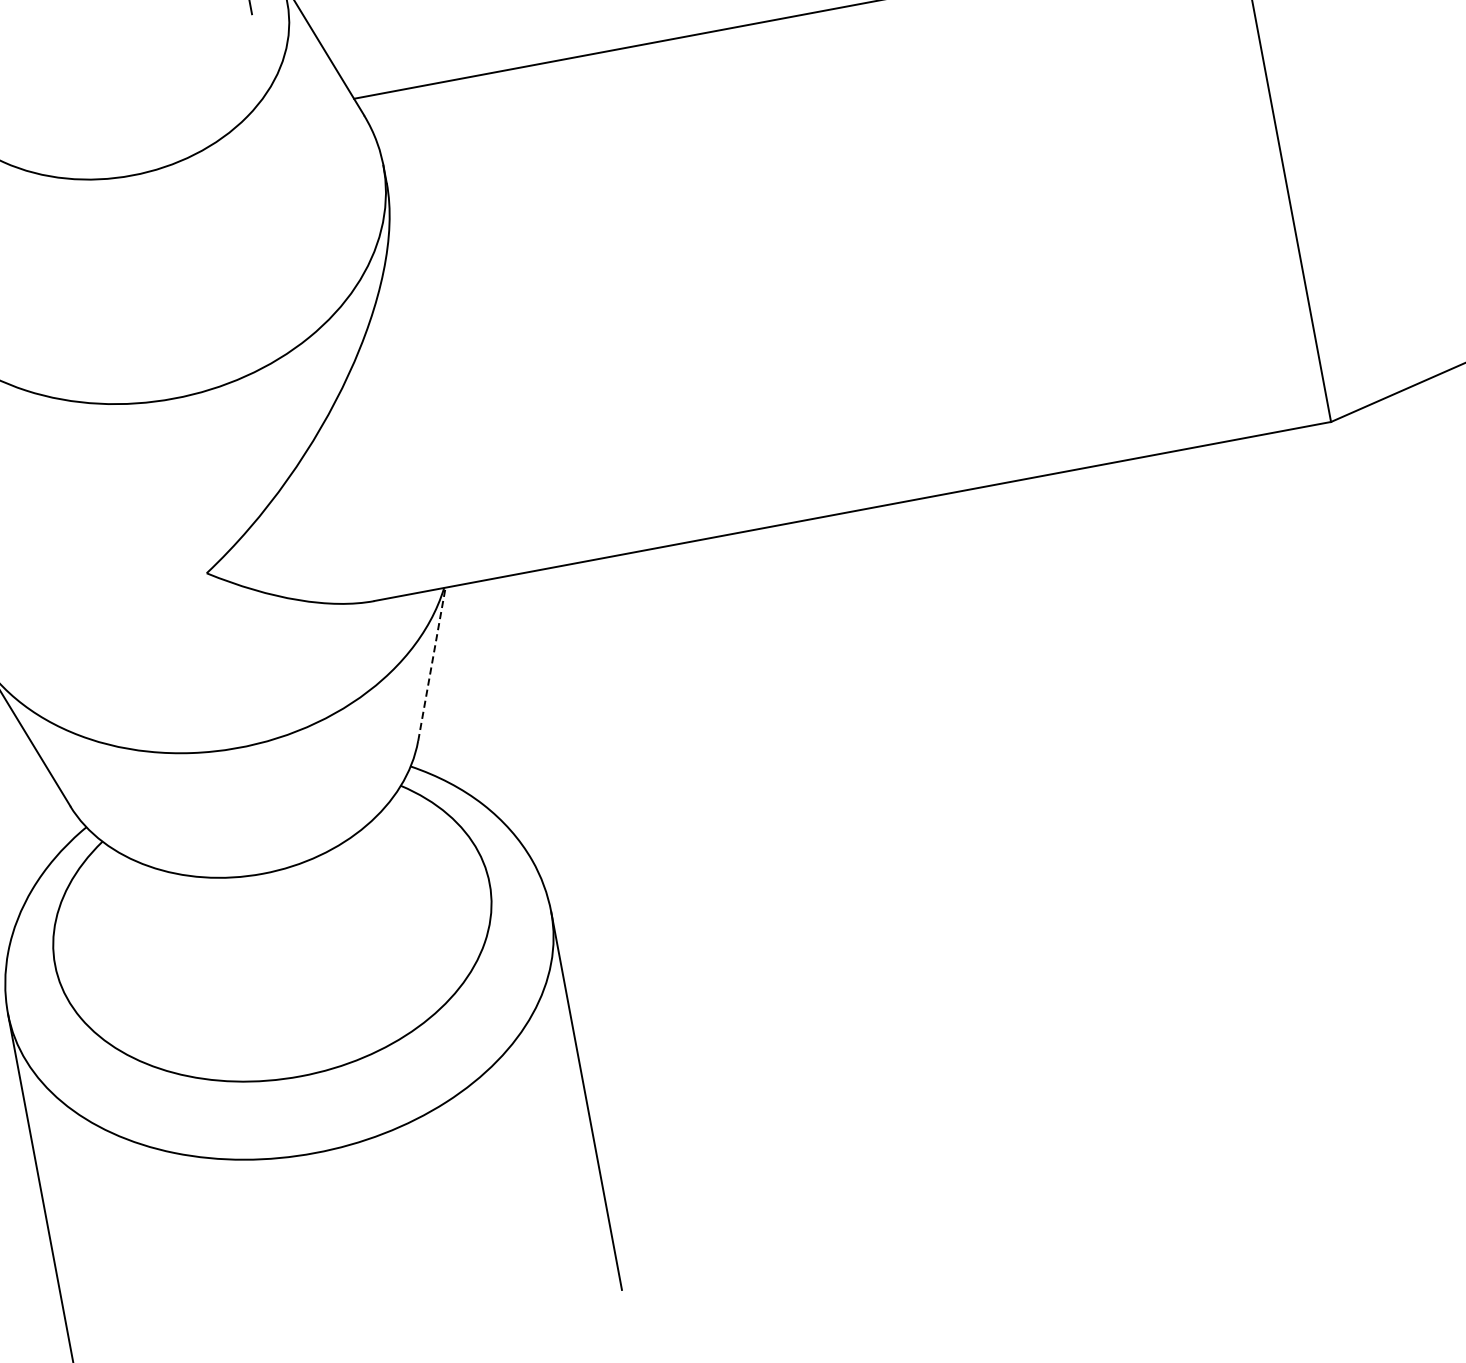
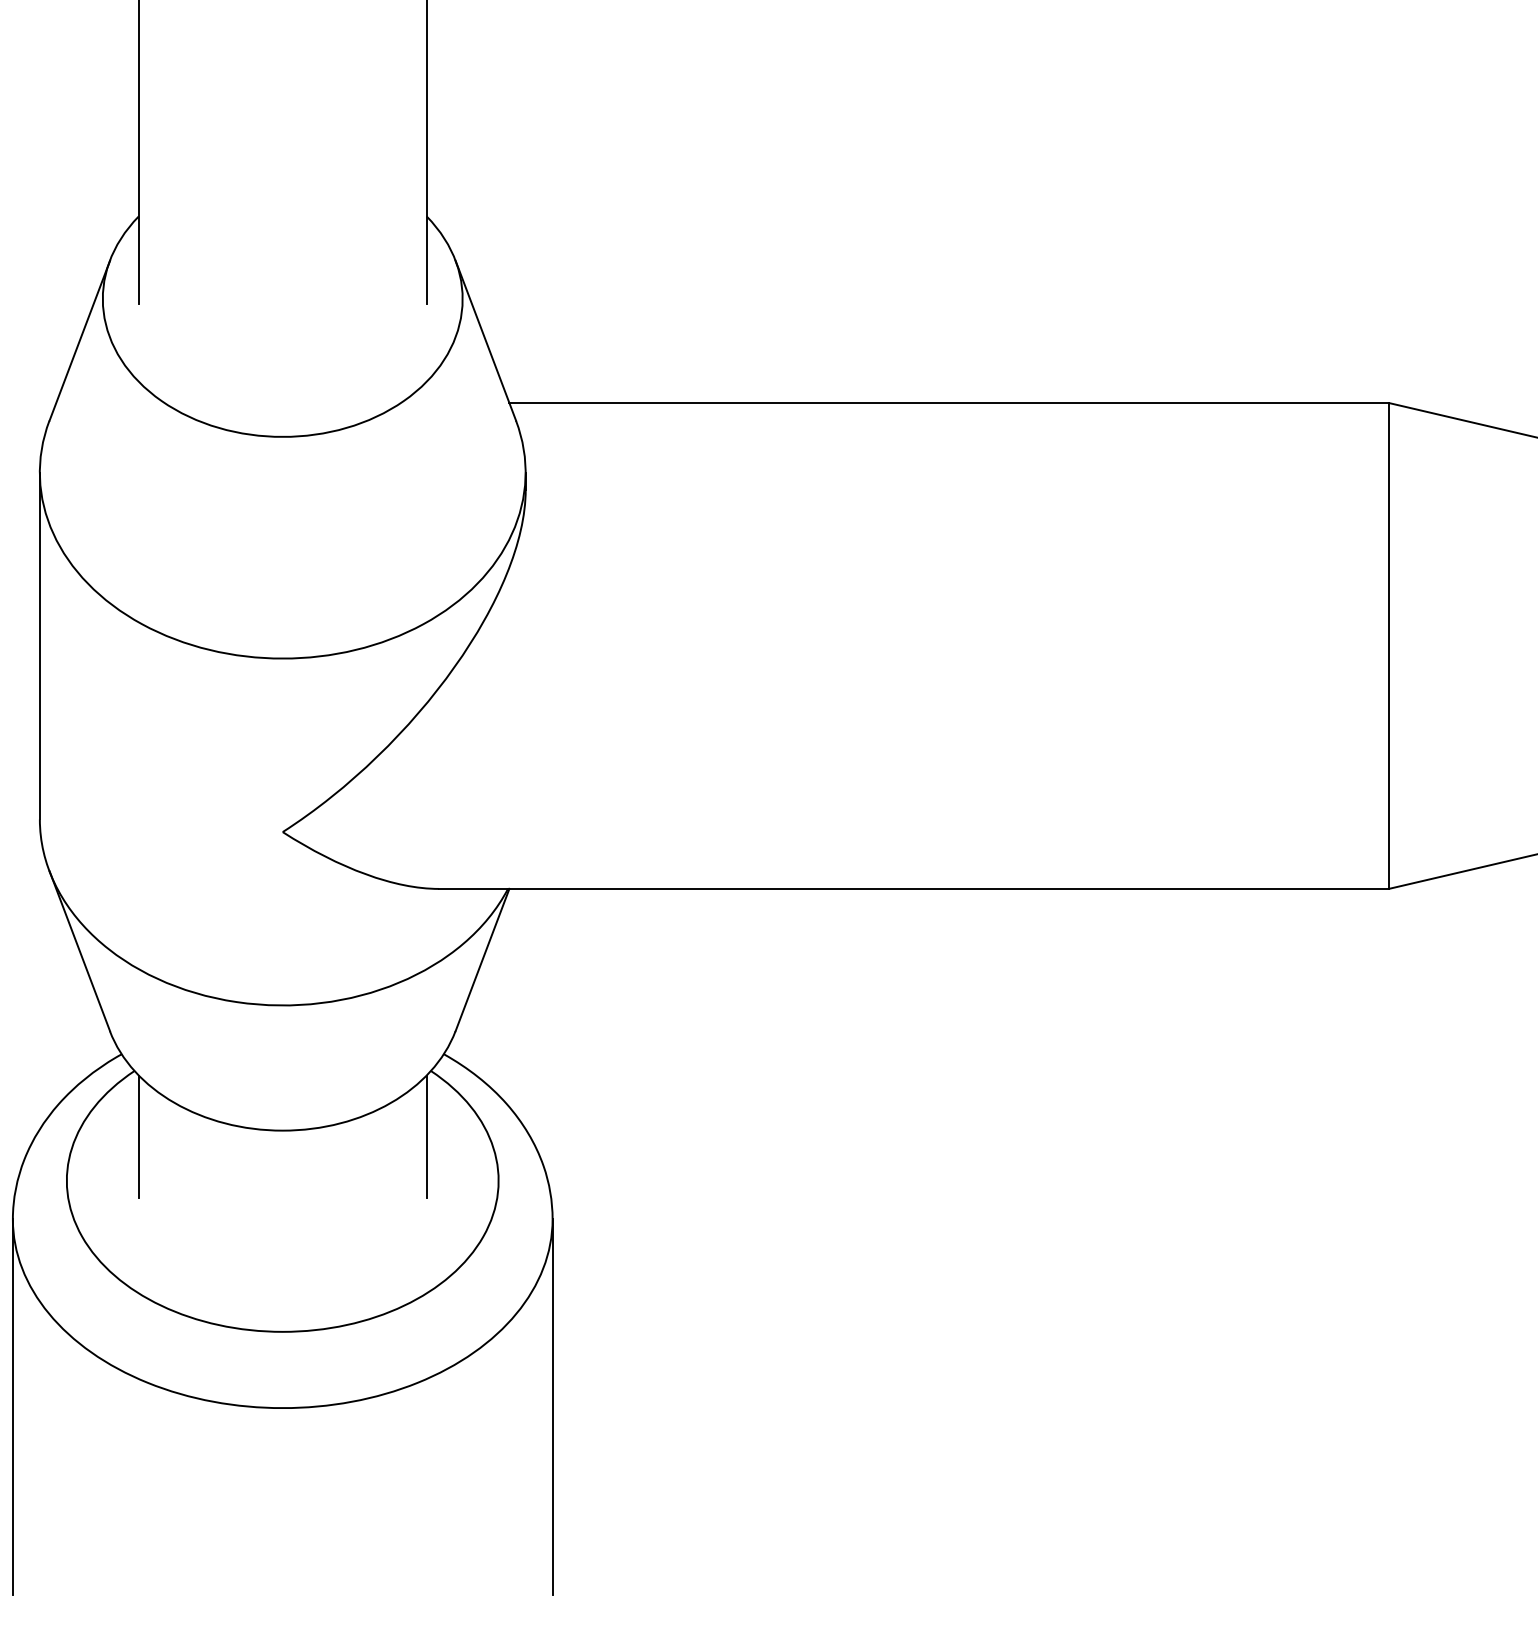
line: (431, 663) -> (482, 959), dashed -> solid
line: (408, 852) -> (426, 1136), added
line: (118, 906) -> (138, 1136), added

